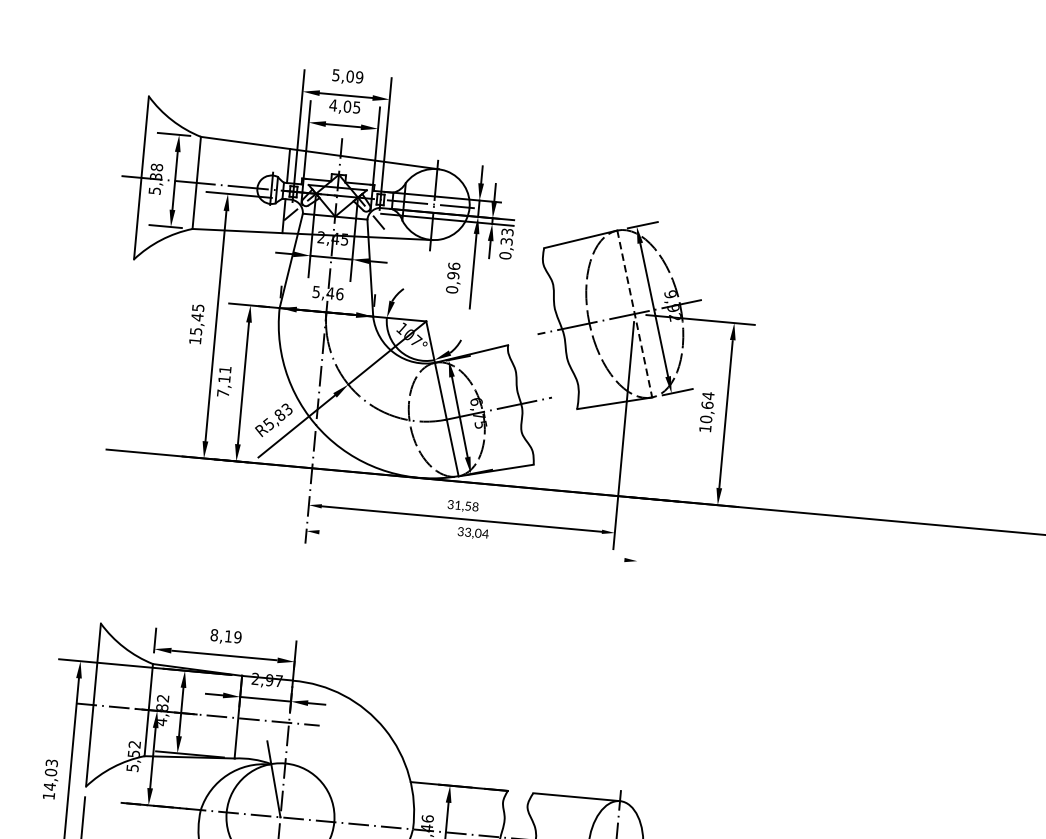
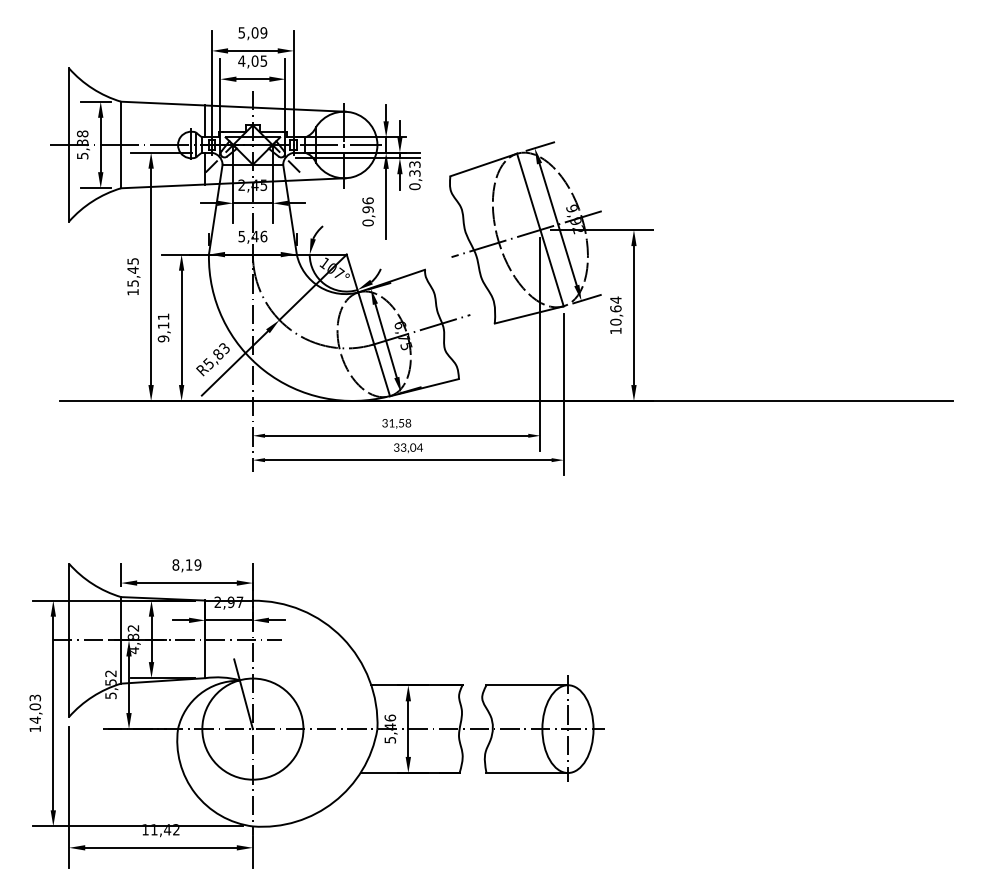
line: (634, 314) -> (540, 230), dashed -> solid
text: (223, 392) -> (163, 338), 7,11 -> 9,11
line: (643, 491) -> (563, 394), added
line: (472, 546) -> (408, 460), added

